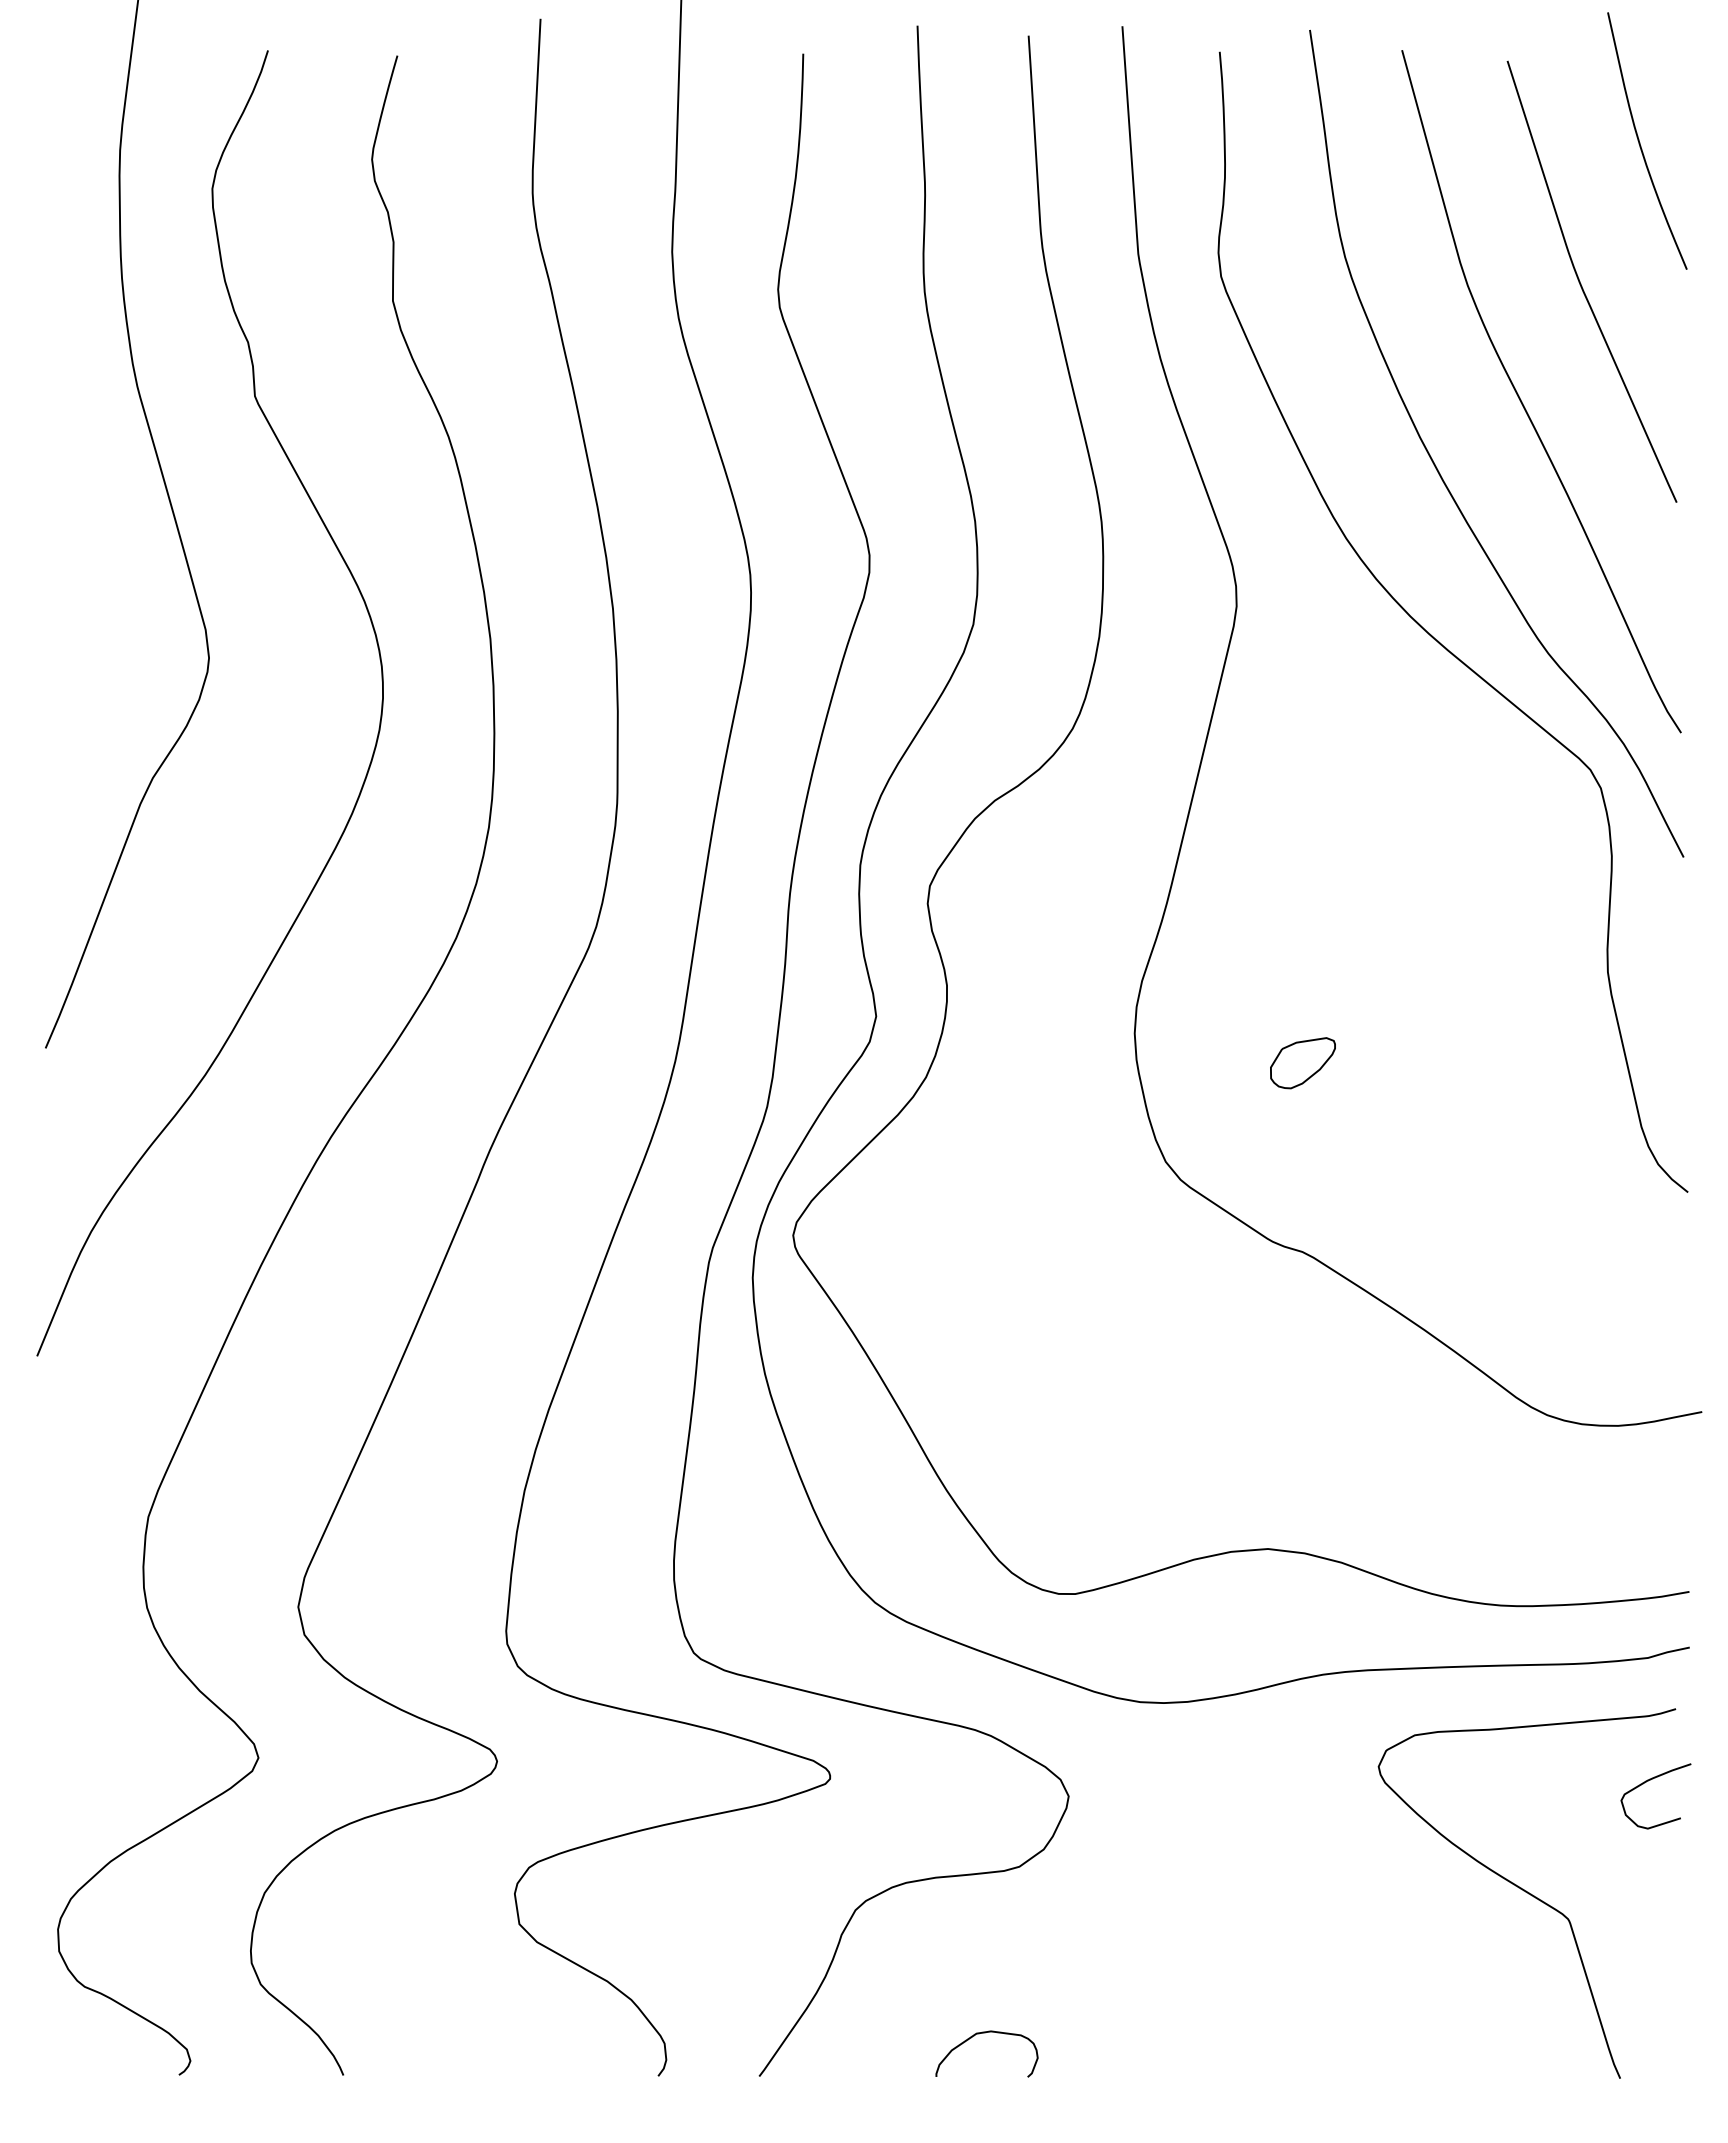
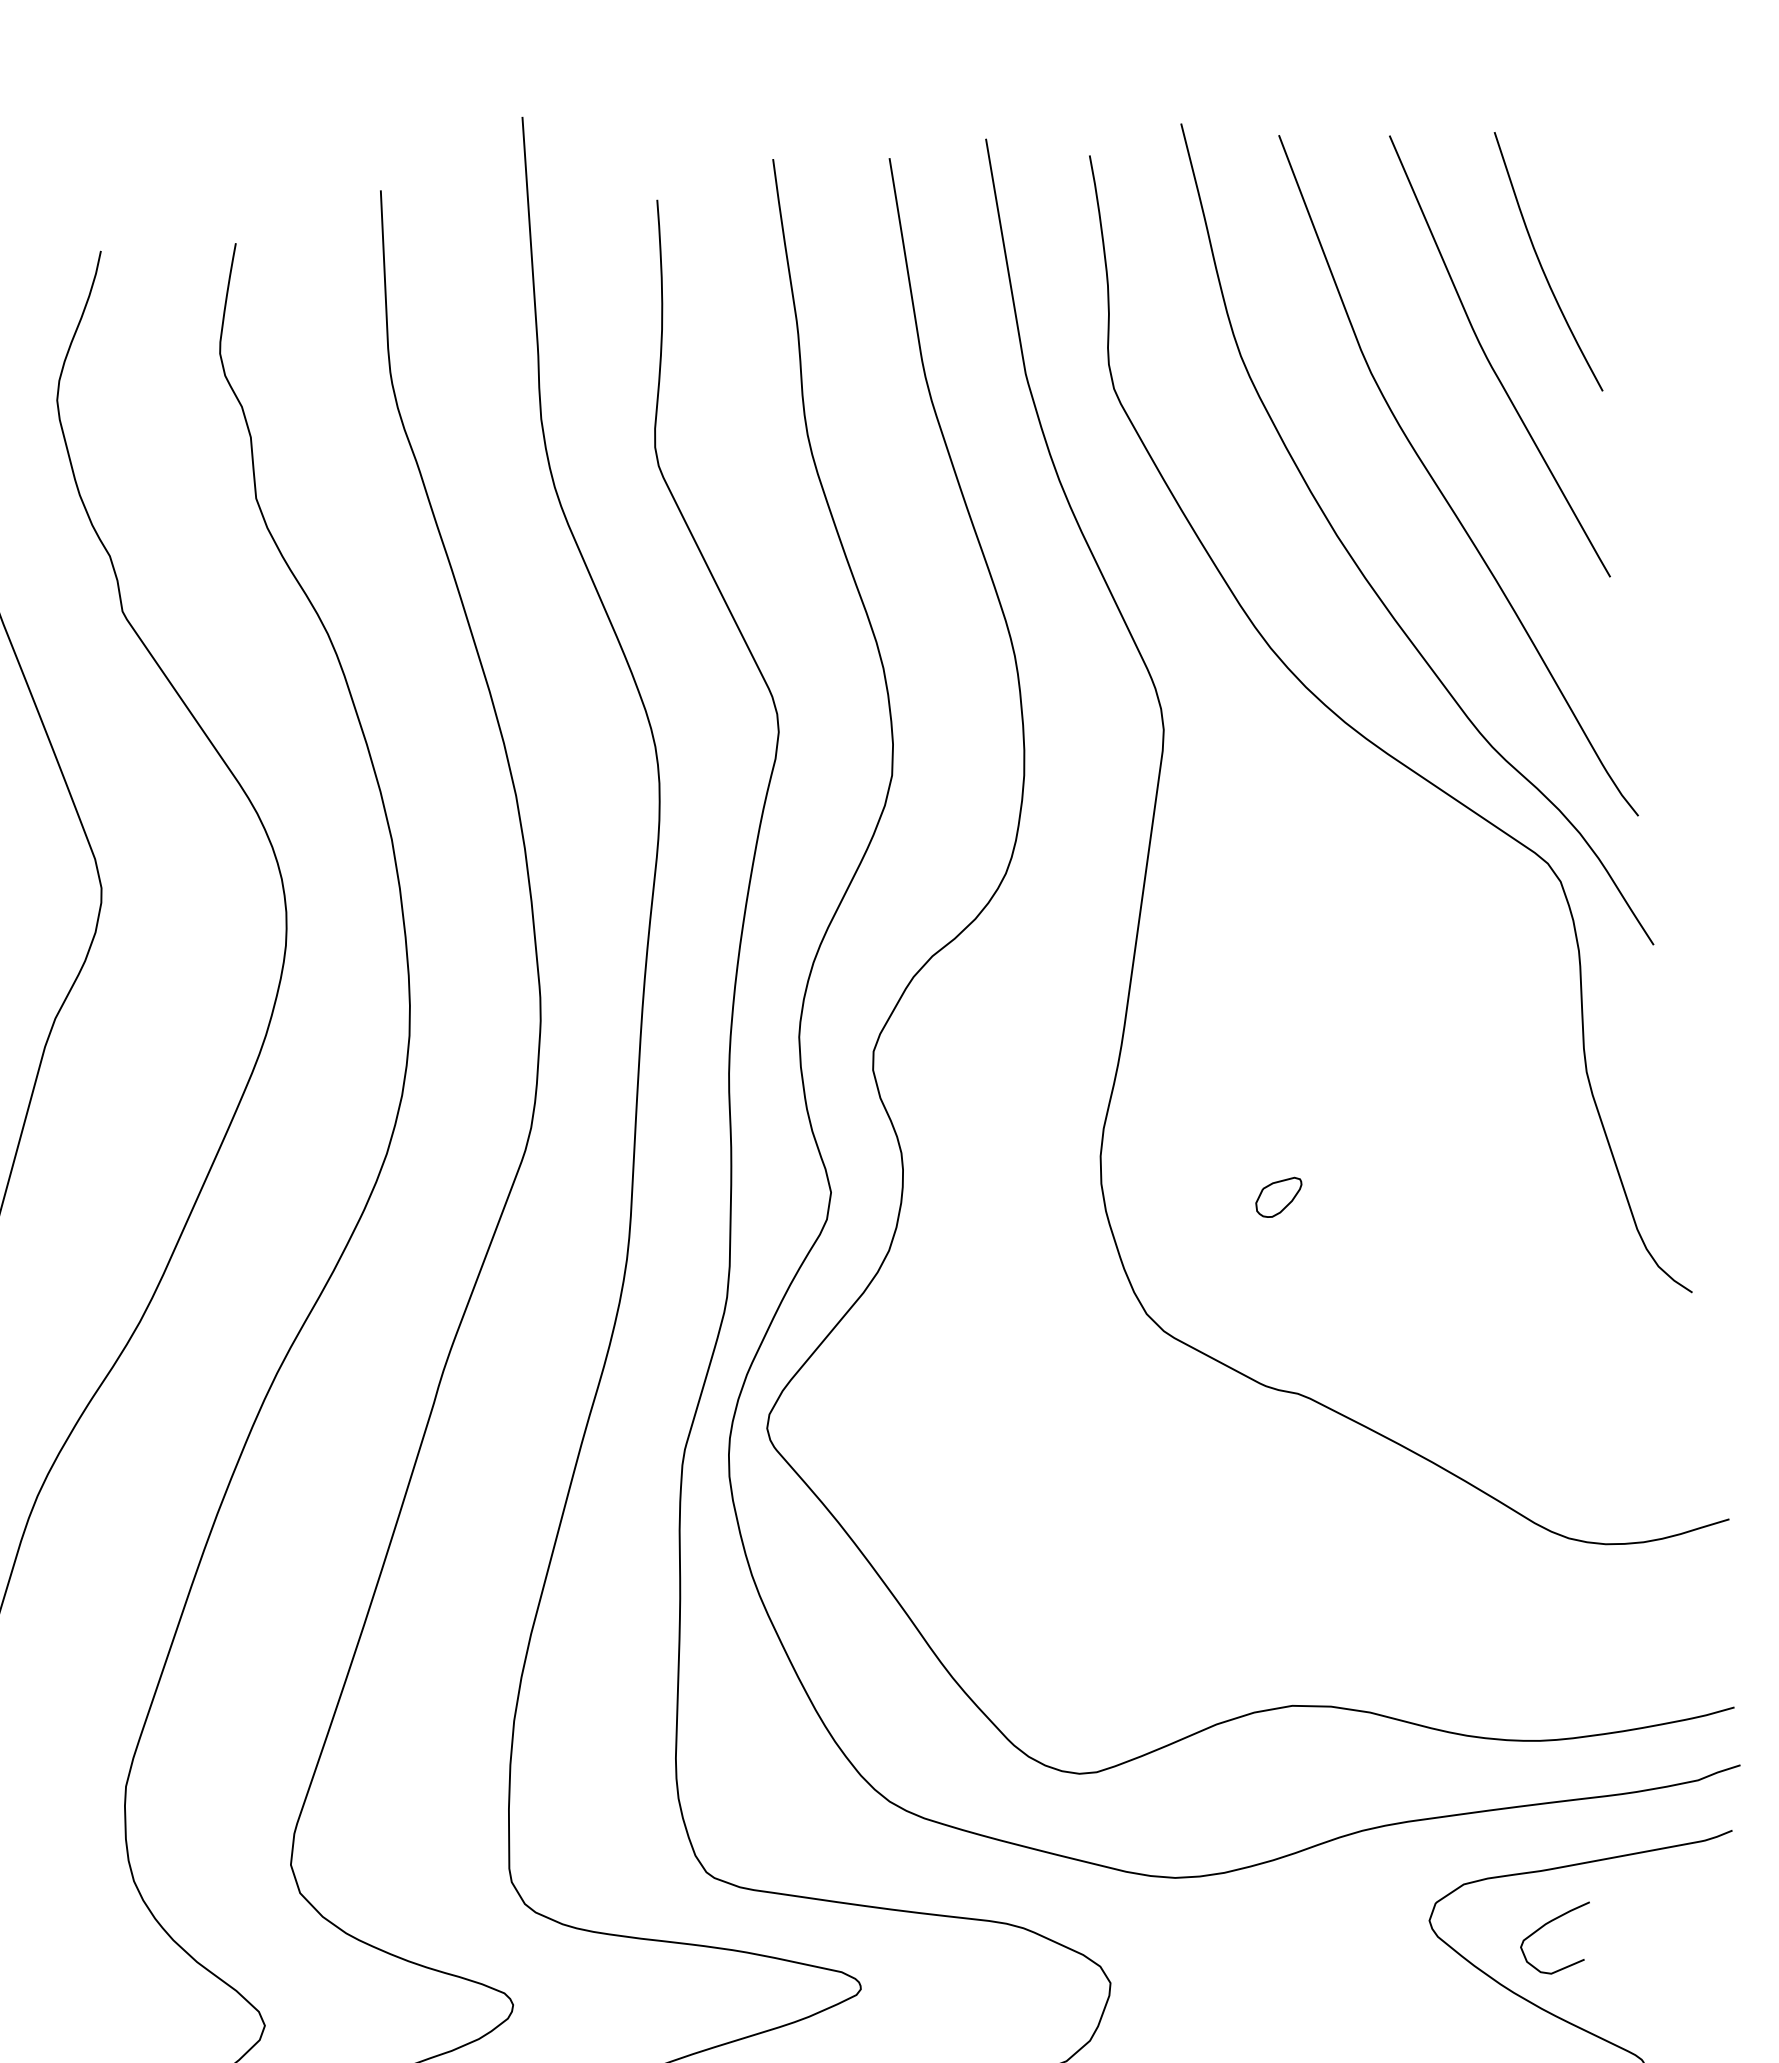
curve: (1640, 142) -> (1541, 263), moved
part: (1302, 1063) -> (1278, 1197), size x0.7
curve: (1648, 1781) -> (1547, 1924), moved

